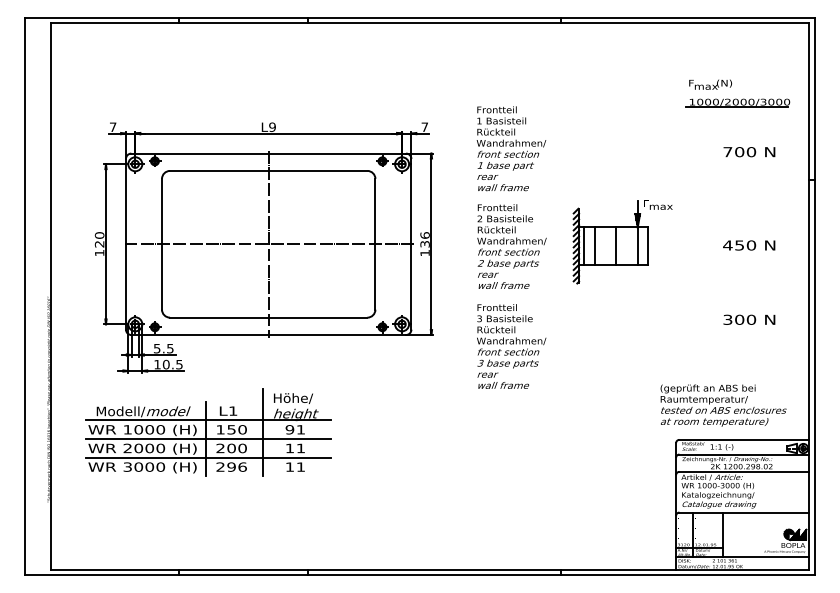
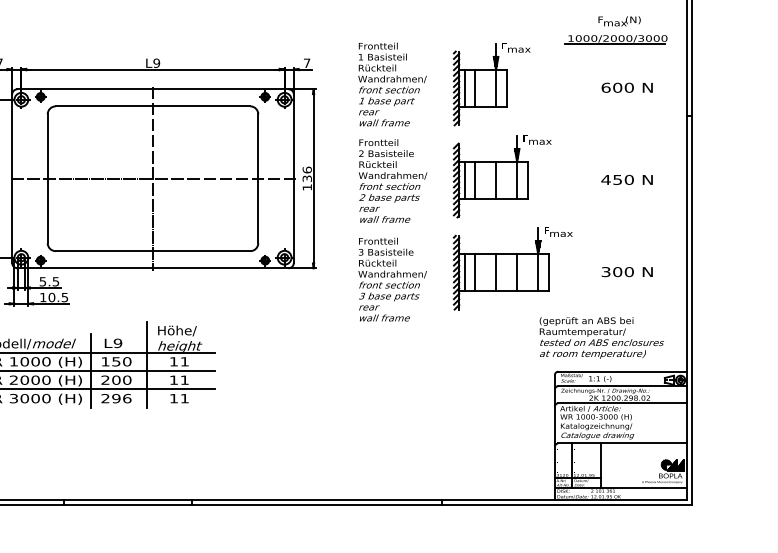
text: (710, 84) -> (619, 21), moved
part: (611, 148) -> (491, 84), added
text: (727, 152) -> (605, 88), 700 -> 600
text: (749, 319) -> (627, 271), moved
part: (632, 335) -> (511, 268), added
text: (233, 410) -> (118, 342), L1 -> L9
text: (289, 429) -> (173, 361), 91 -> 11

